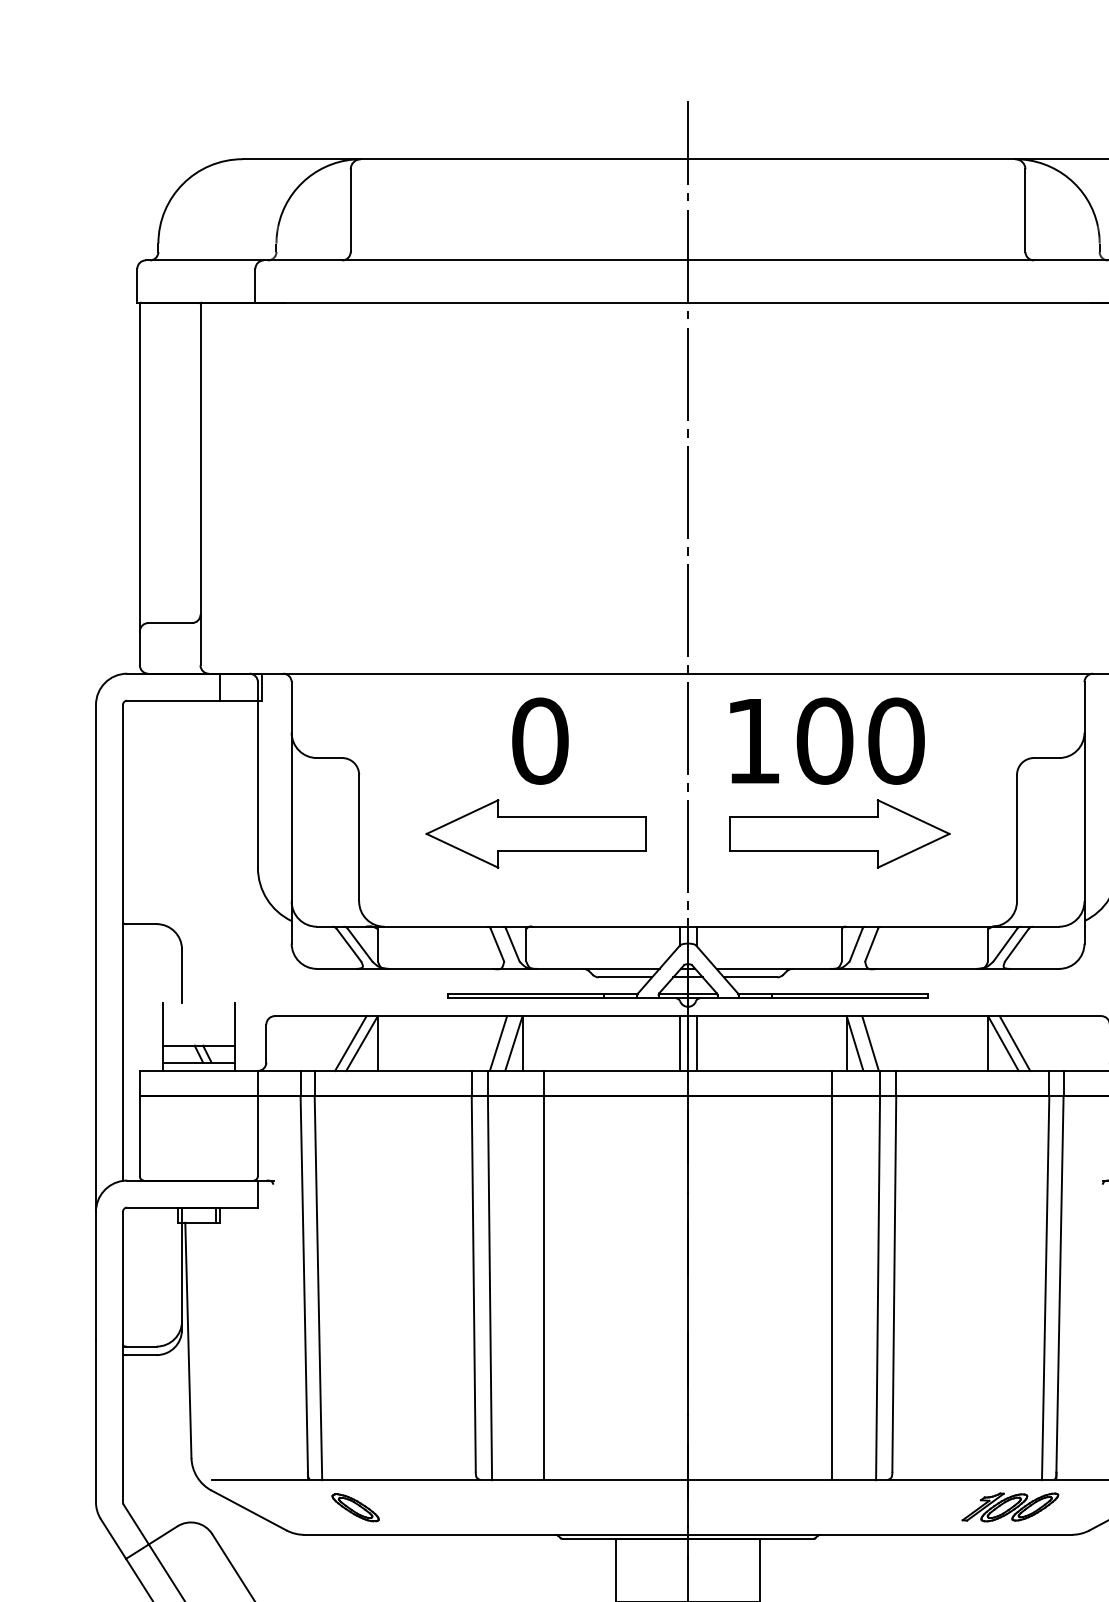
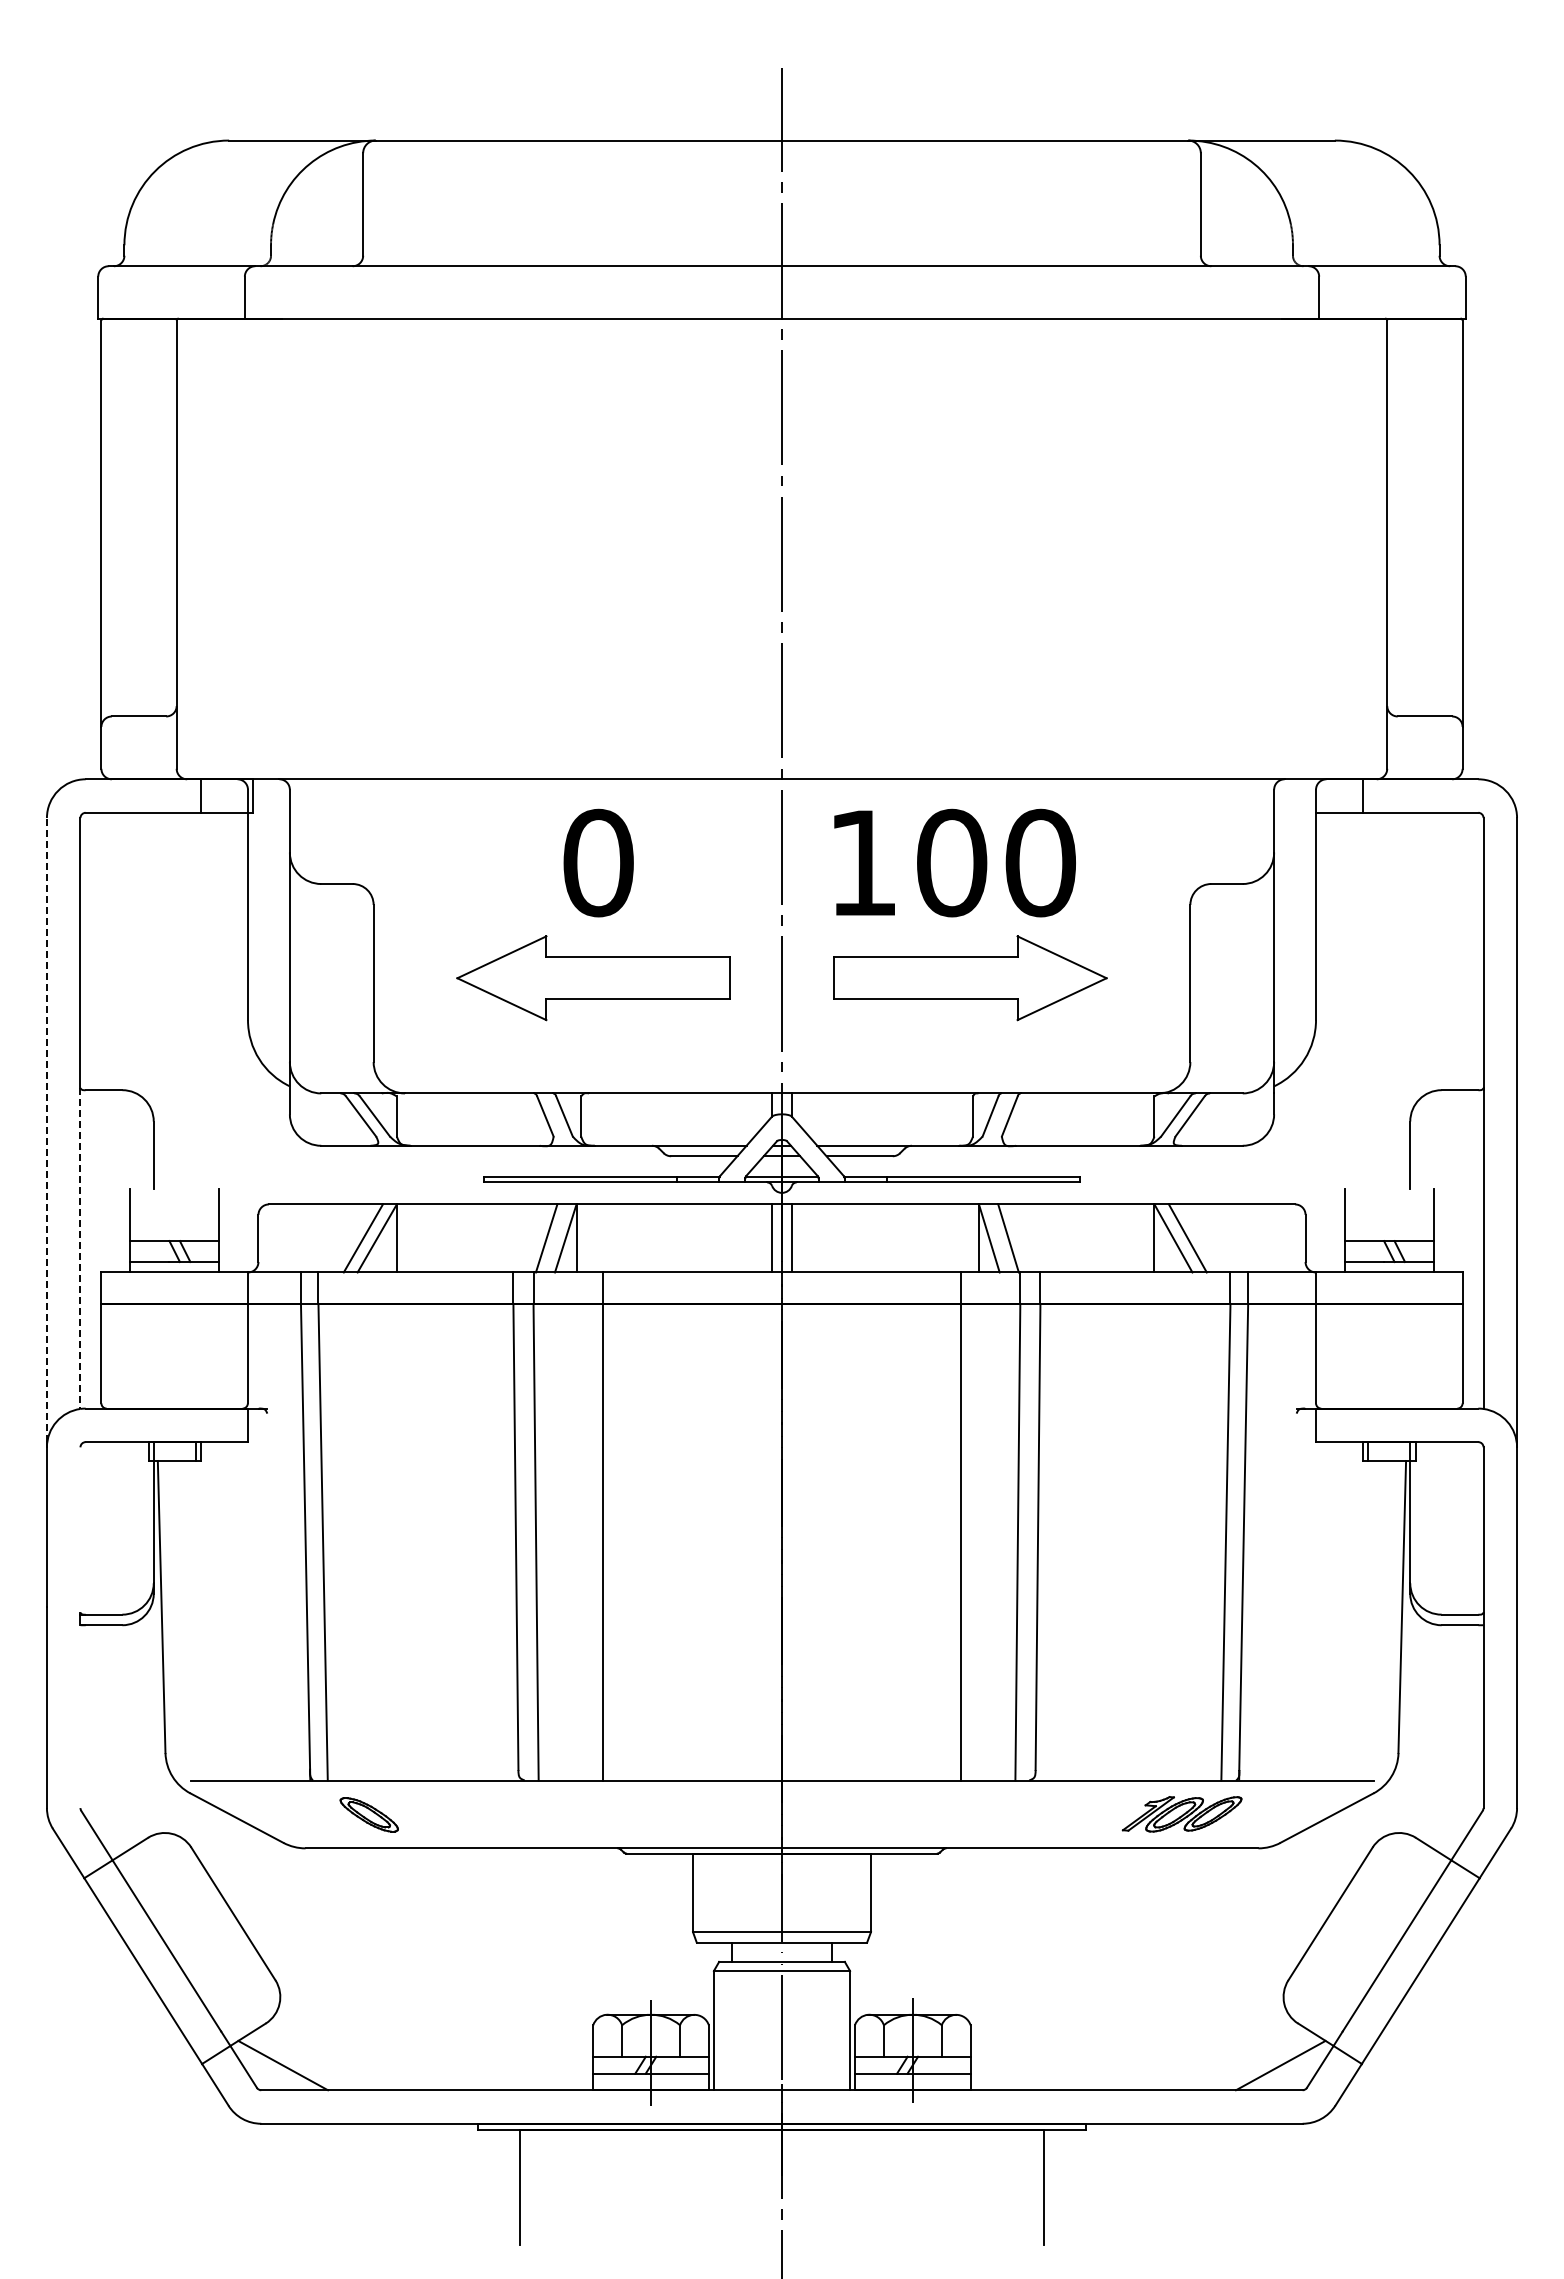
line: (95, 955) -> (46, 1129), solid -> dashed
line: (123, 1052) -> (80, 1249), solid -> dashed
line: (123, 1277) -> (80, 1529), removed
line: (123, 1428) -> (80, 1716), removed

